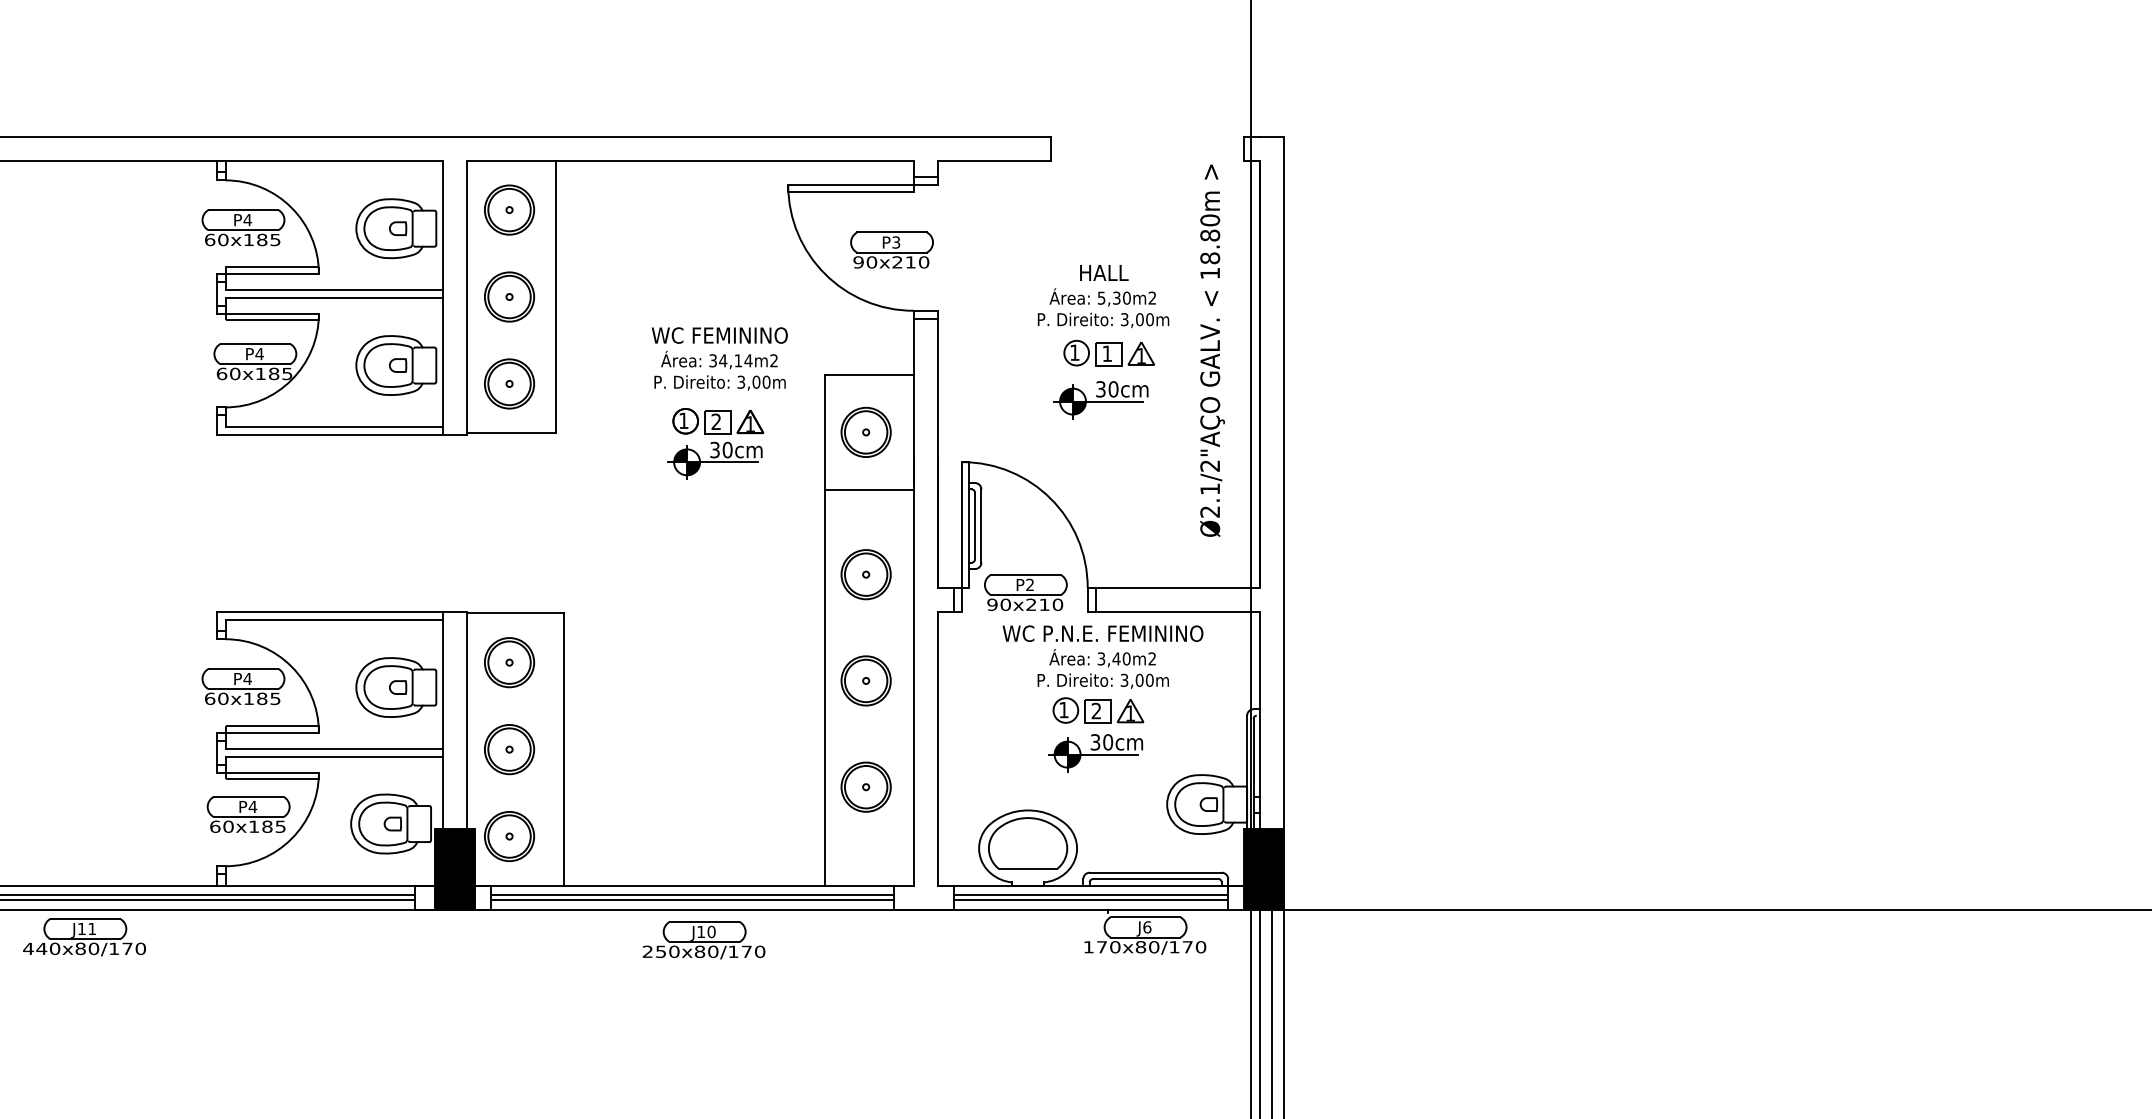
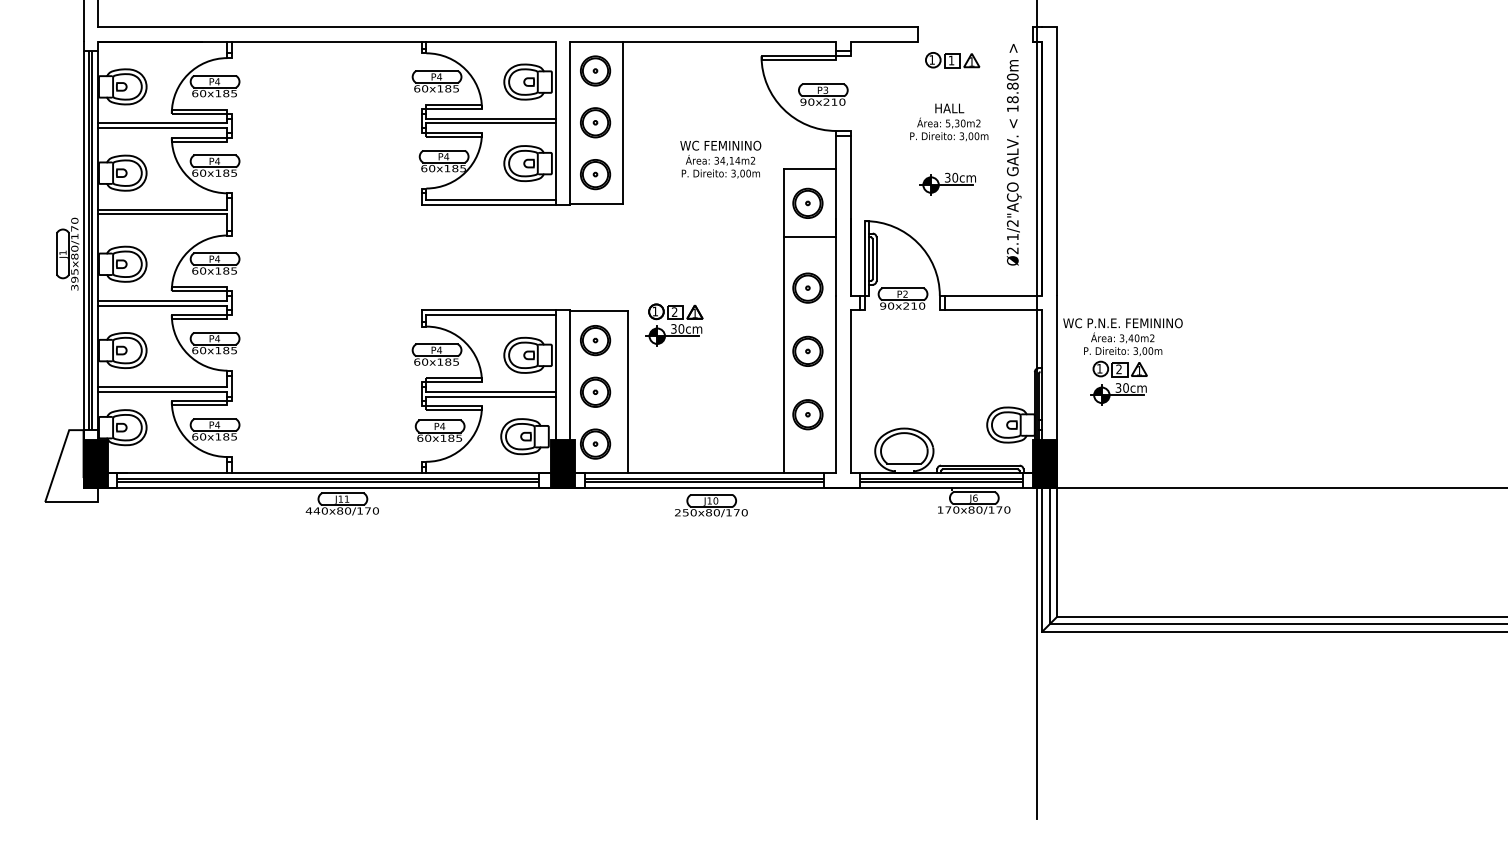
part: (1108, 353) -> (952, 60), moved
part: (716, 442) -> (674, 324), moved
part: (1102, 697) -> (1122, 361), moved

